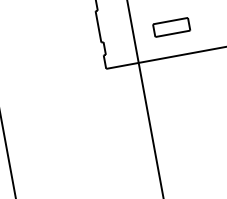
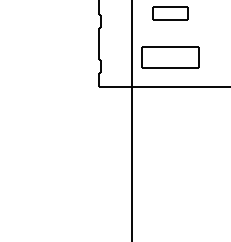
part: (171, 27) -> (170, 58), size x1.6

